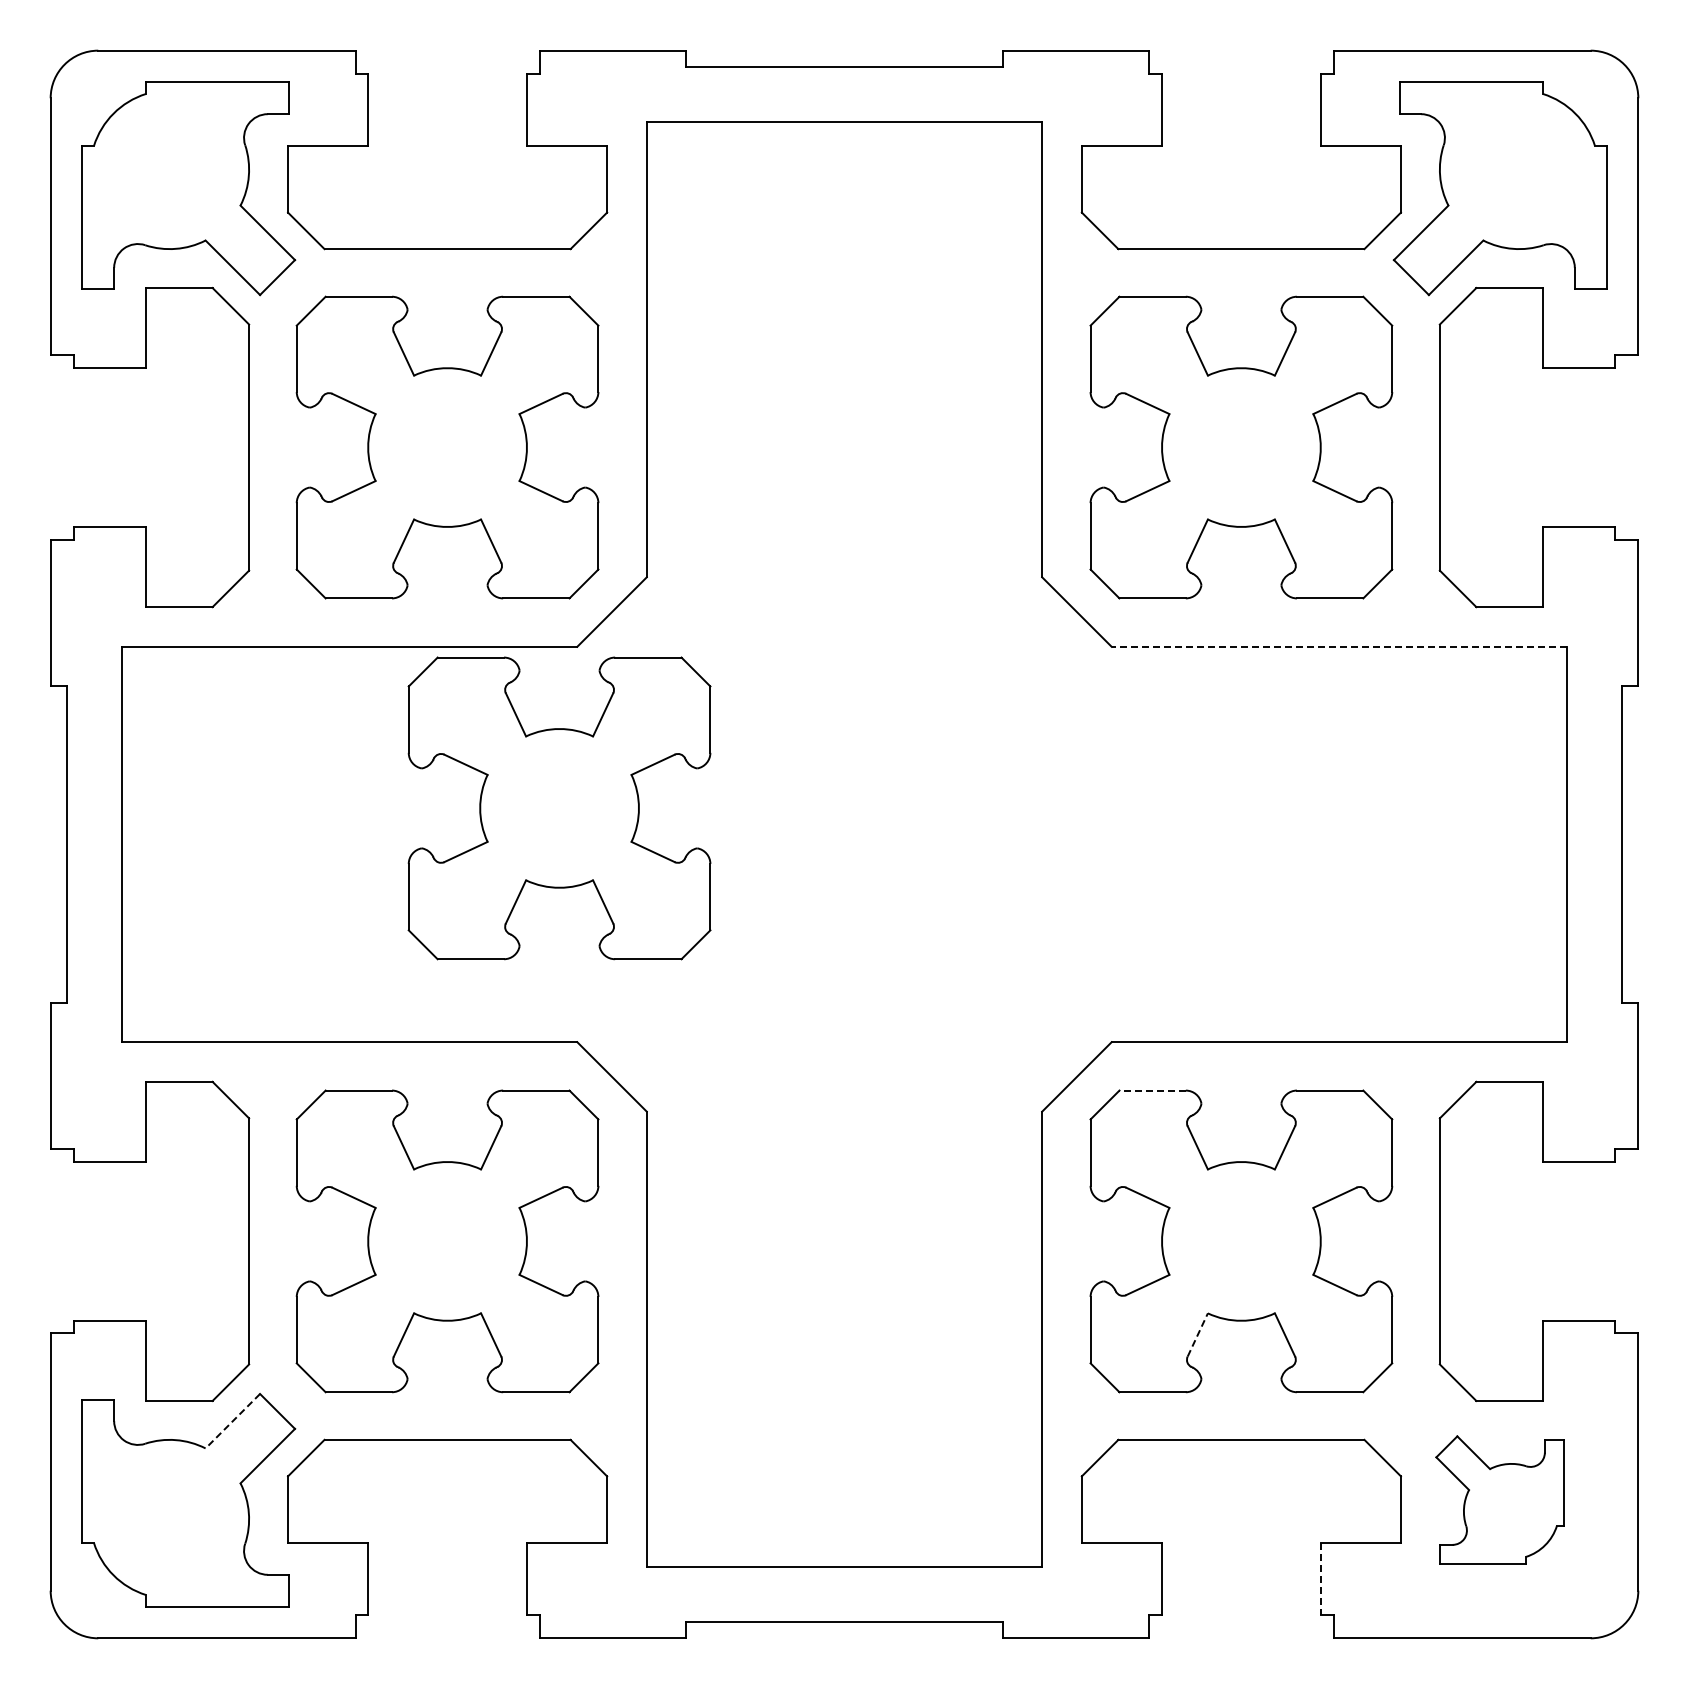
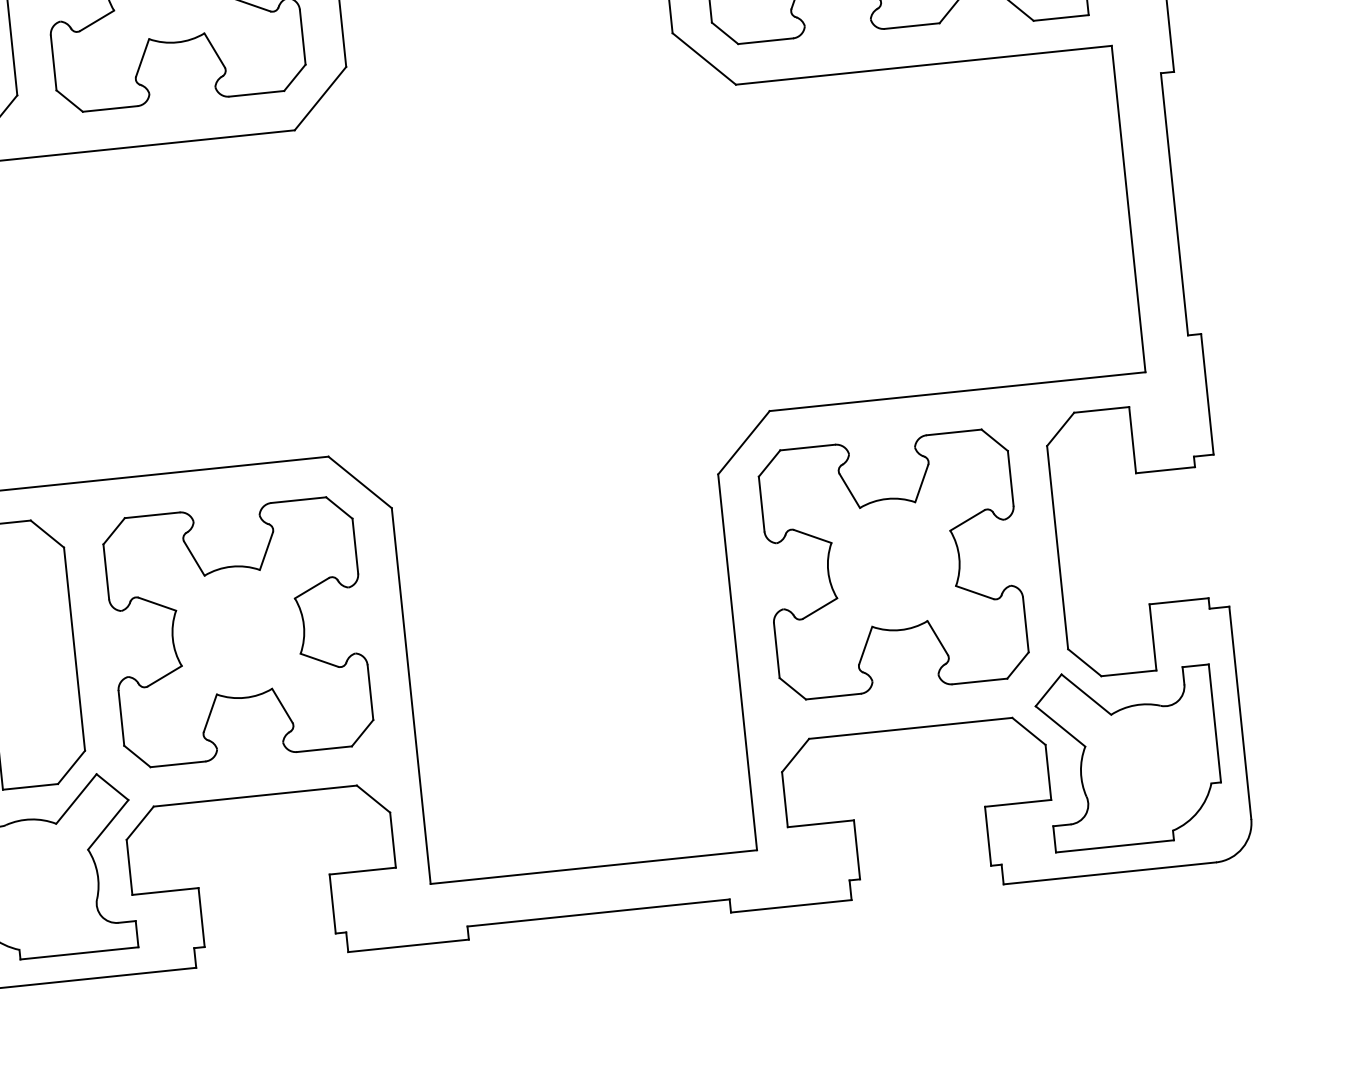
line: (1339, 646) -> (924, 65), dashed -> solid
part: (559, 808) -> (293, 265), removed
line: (1152, 1090) -> (807, 447), dashed -> solid
line: (1197, 1334) -> (865, 645), dashed -> solid
line: (232, 1421) -> (76, 799), dashed -> solid
part: (1499, 1499) -> (1128, 755), size x1.67
line: (1320, 1578) -> (987, 836), dashed -> solid

